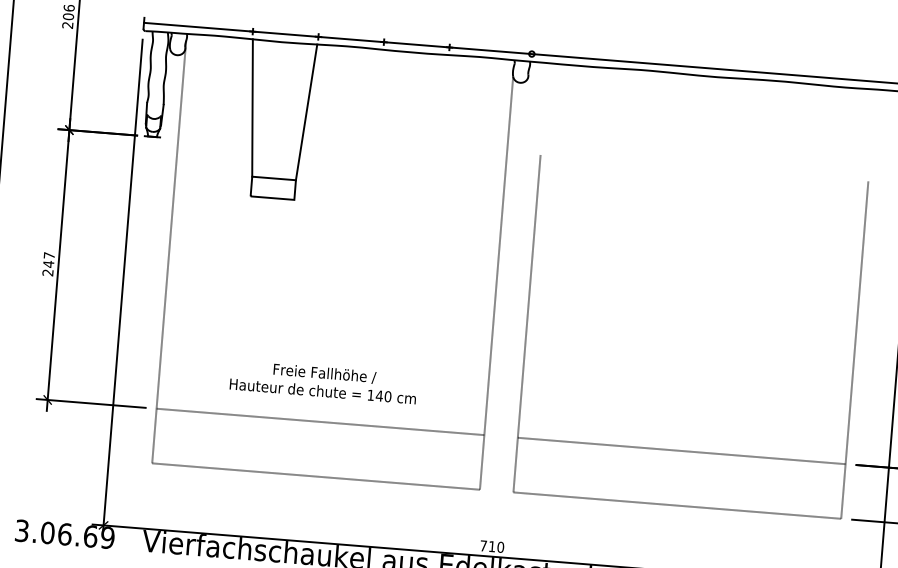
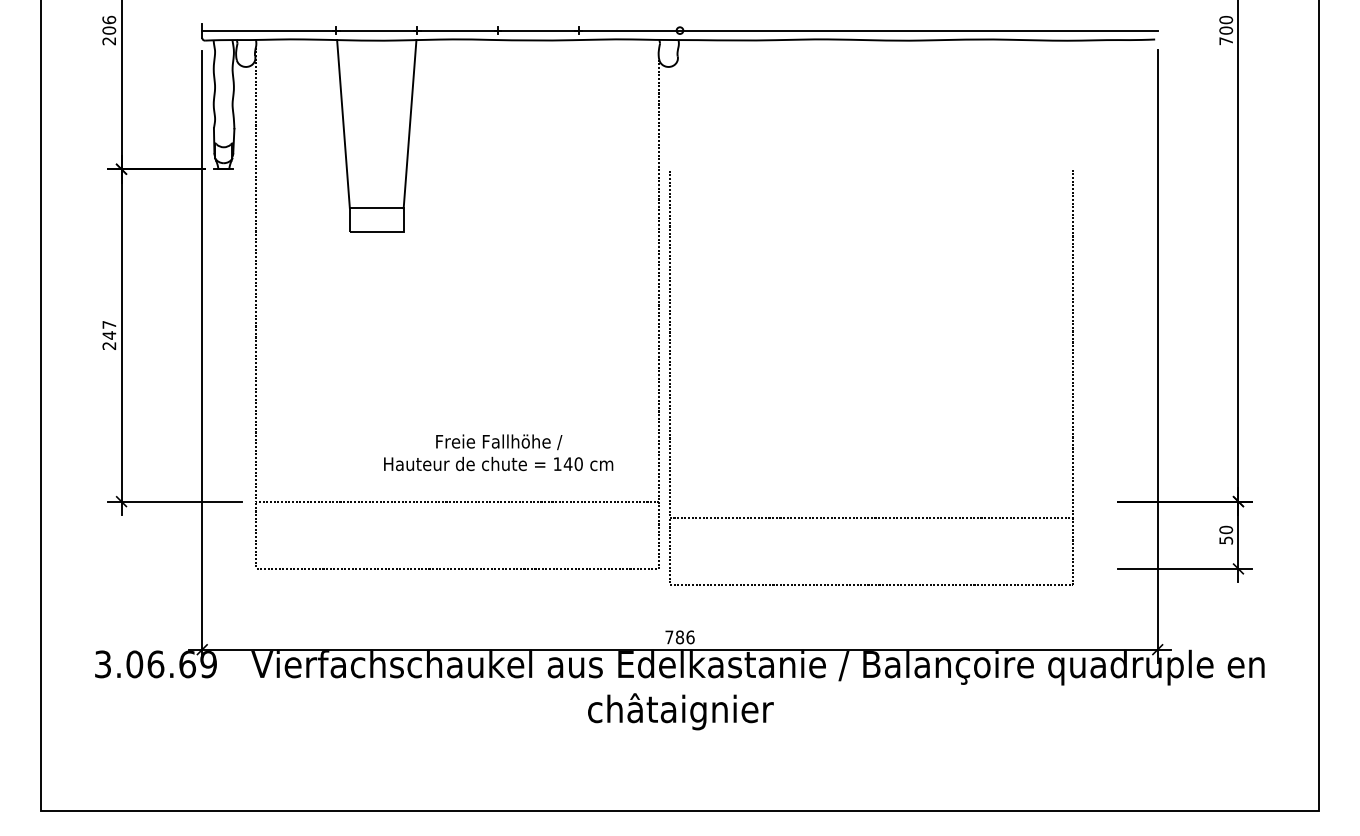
text: (323, 382) -> (498, 452), moved
part: (681, 450) -> (871, 517), moved
text: (495, 547) -> (684, 637), 710 -> 786

